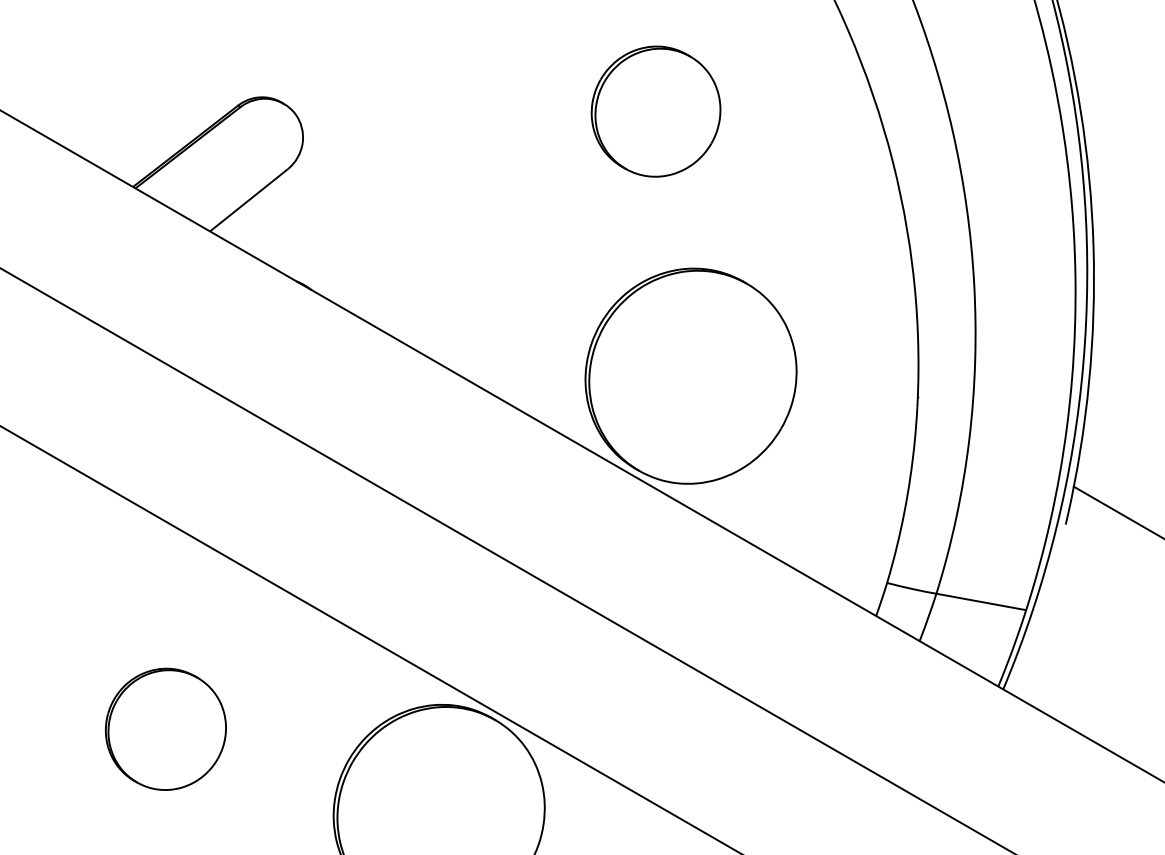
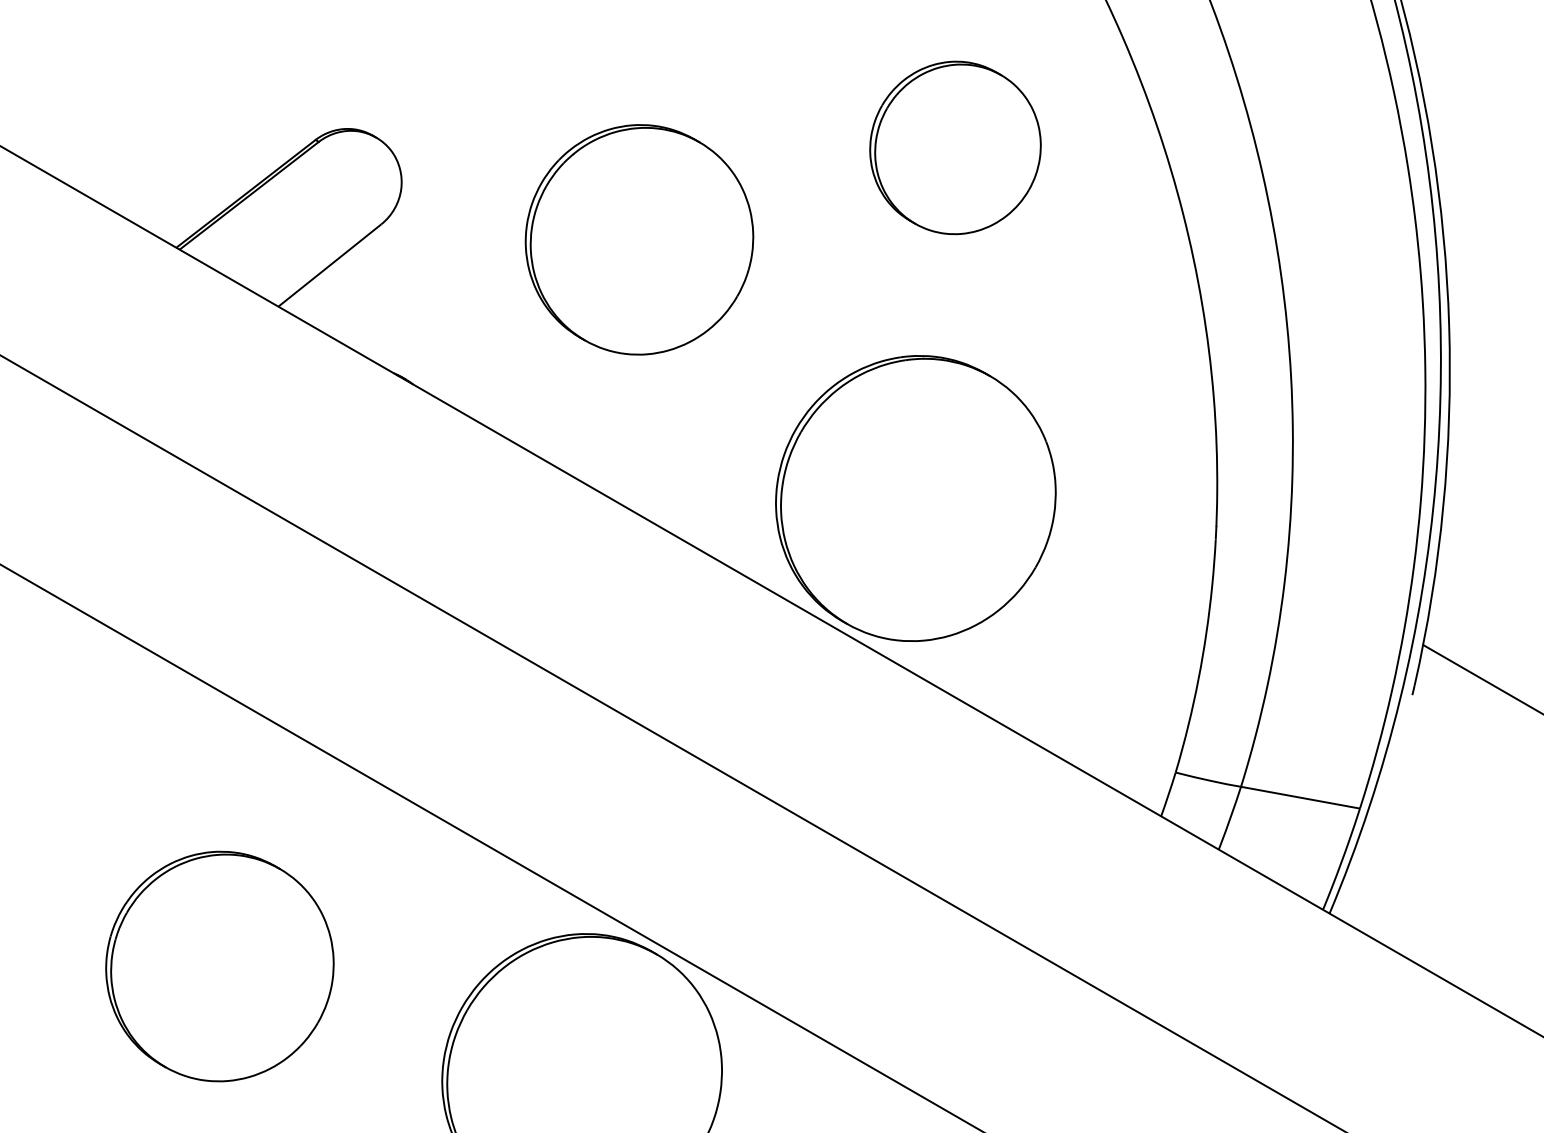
part: (656, 111) -> (955, 147), moved
part: (482, 180) -> (639, 239), added
part: (165, 729) -> (219, 966), size x1.43

